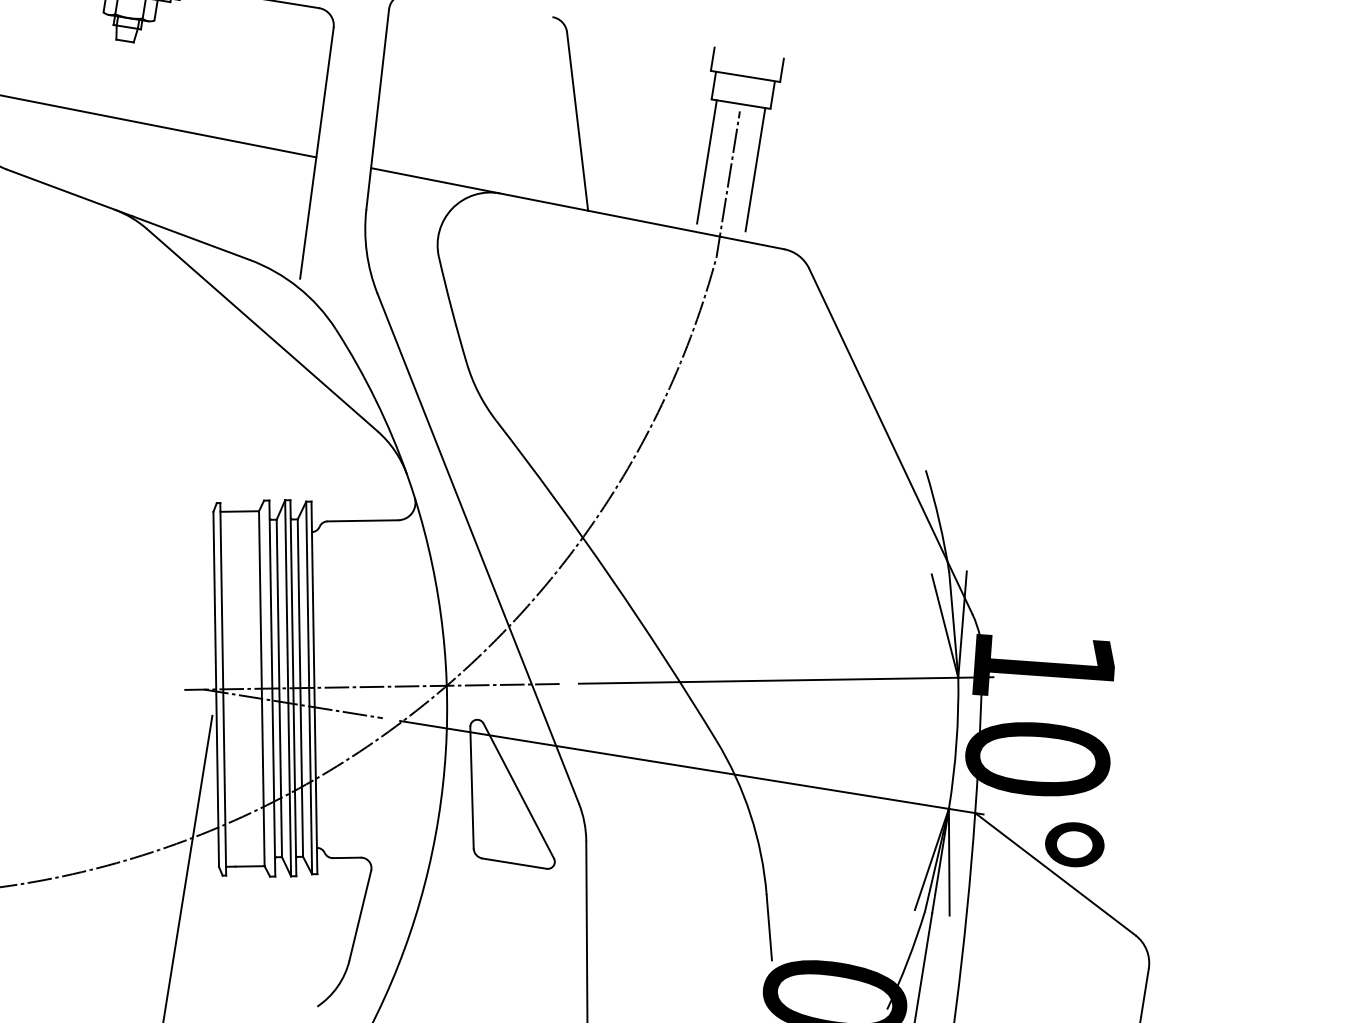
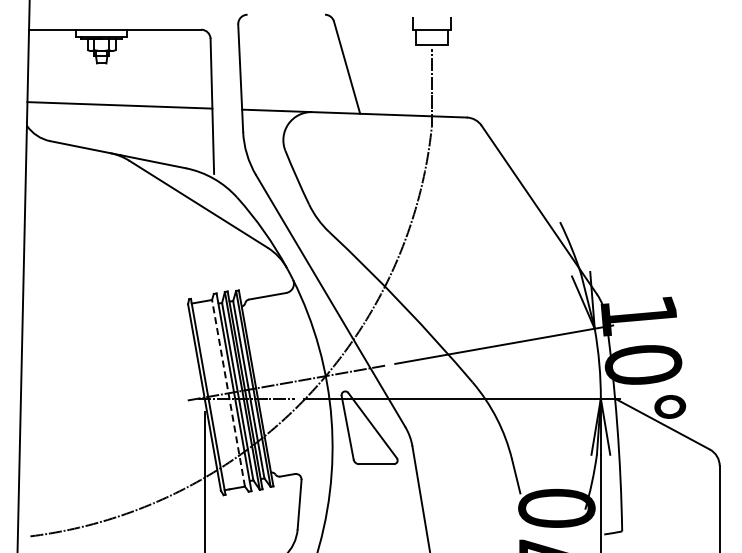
line: (706, 160) -> (418, 77), removed
line: (754, 168) -> (444, 77), removed
line: (261, 689) -> (228, 393), solid -> dashed

